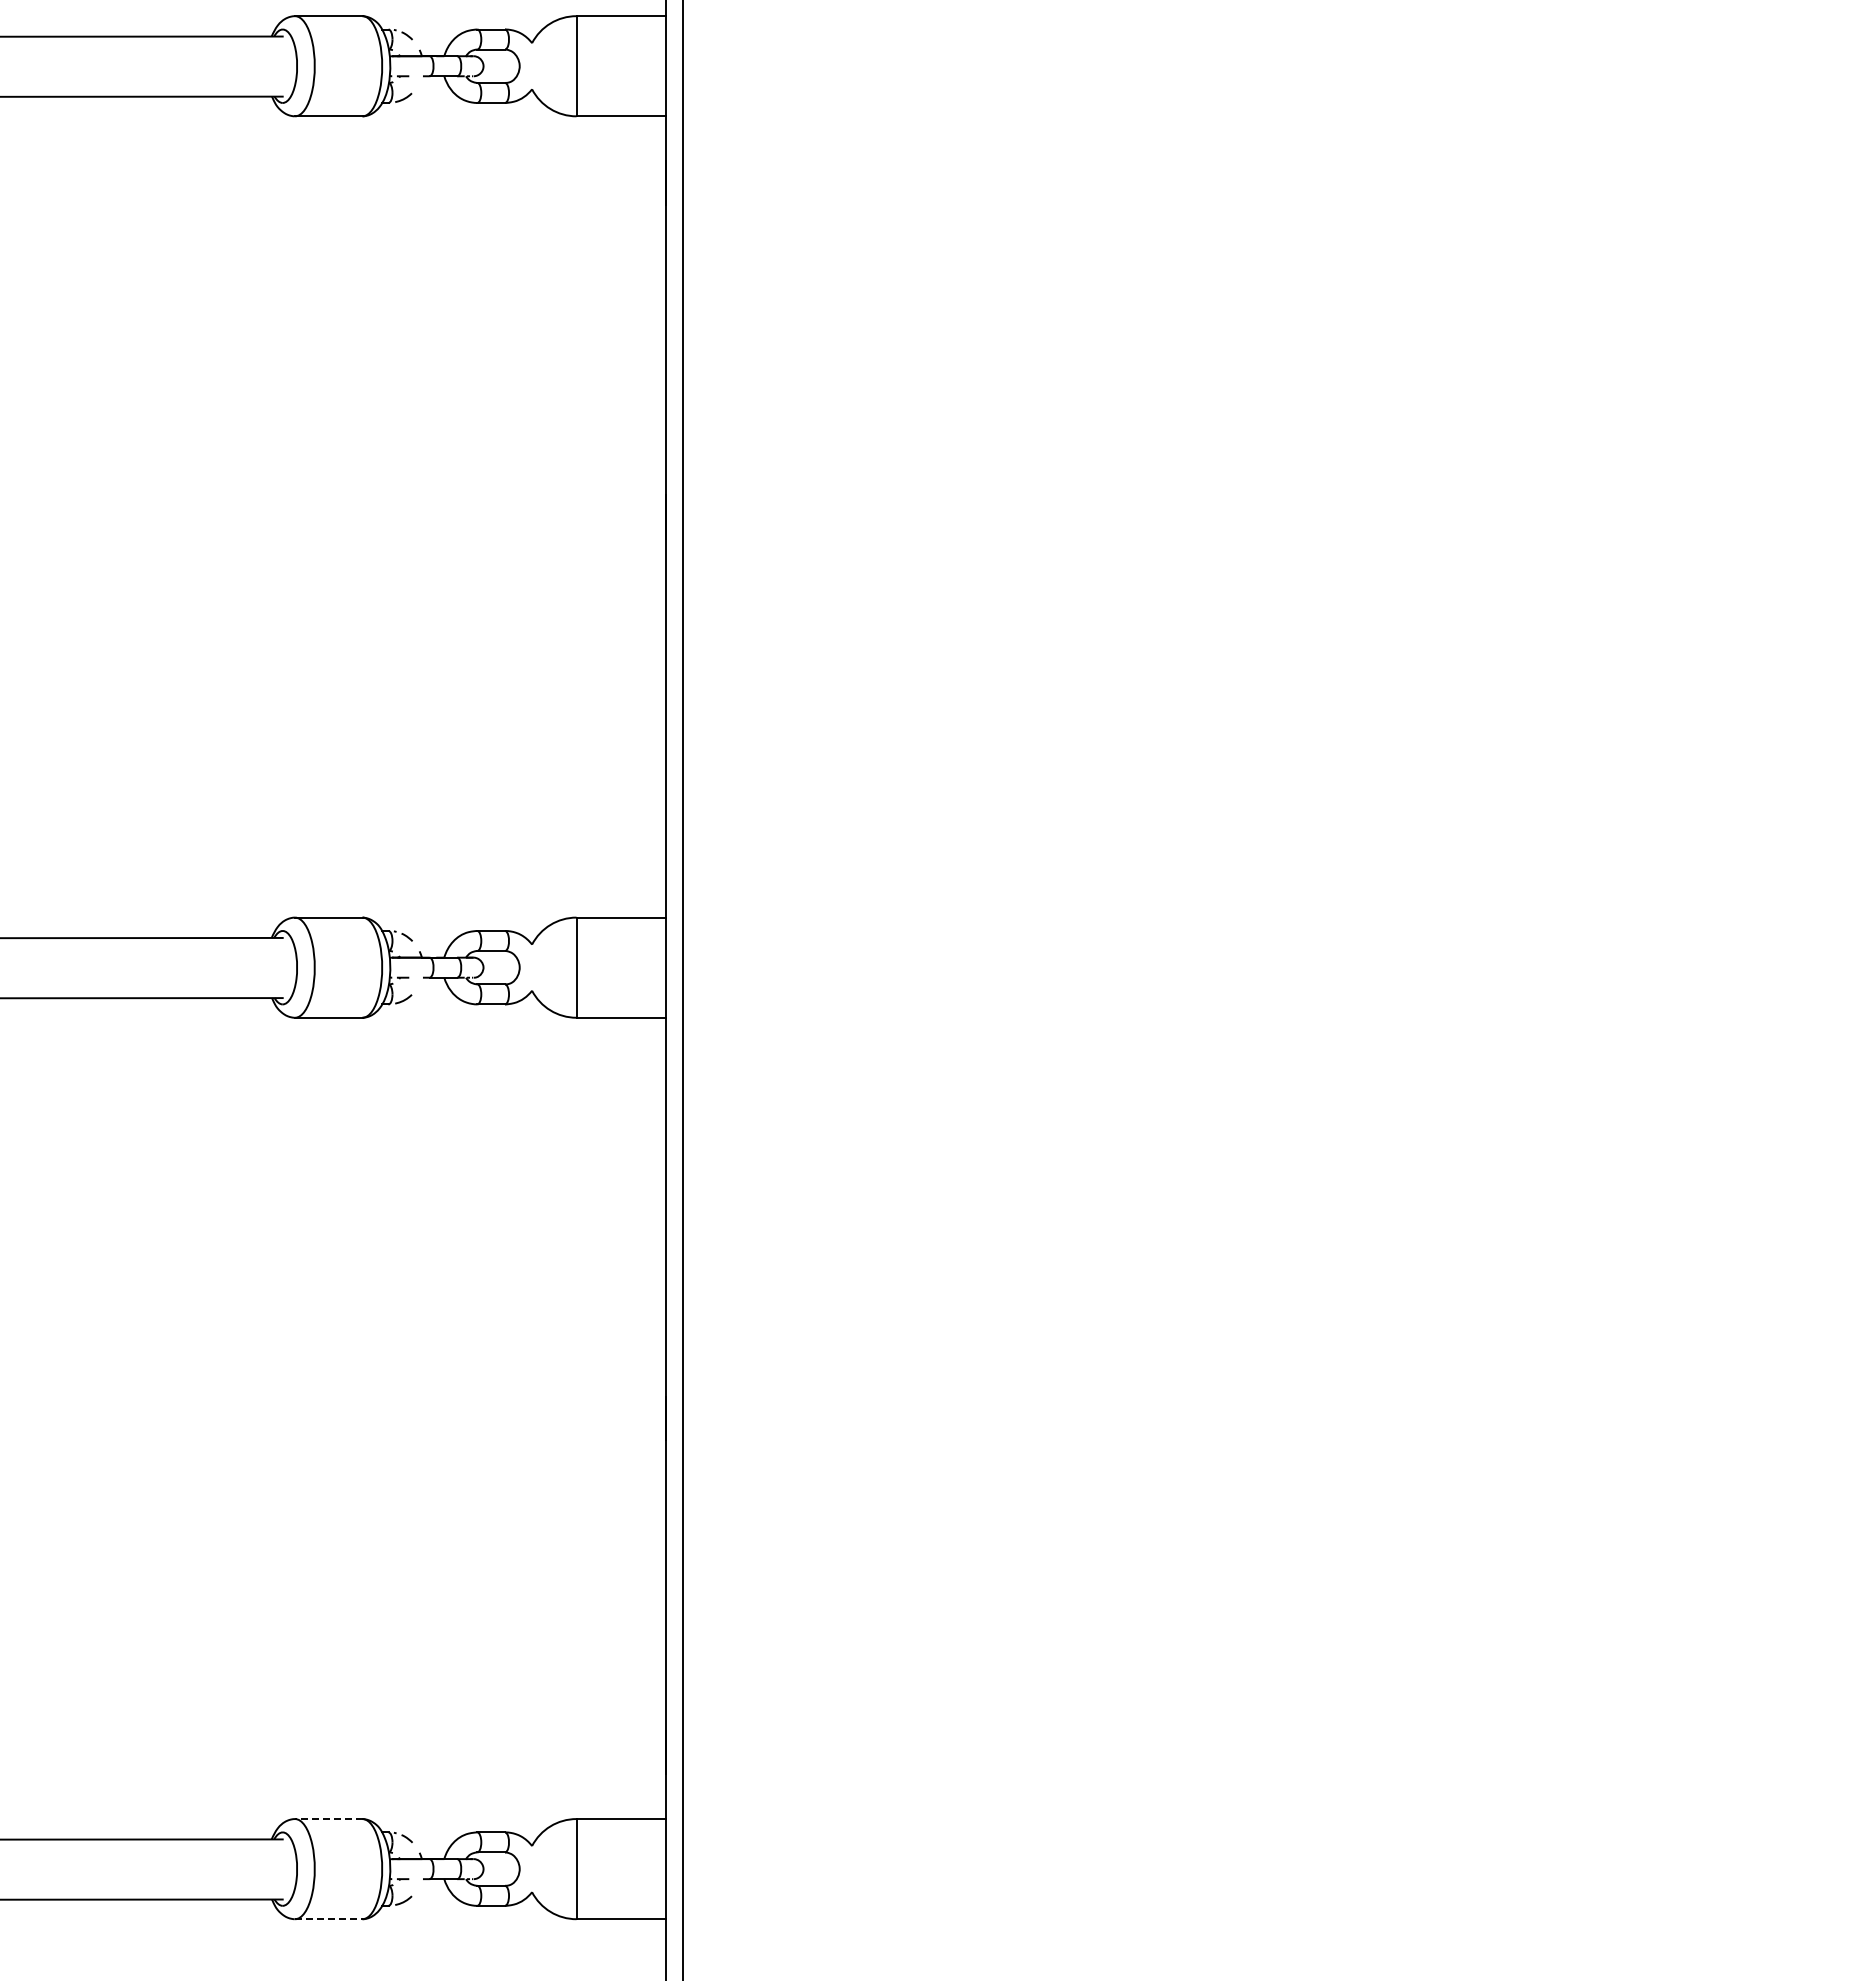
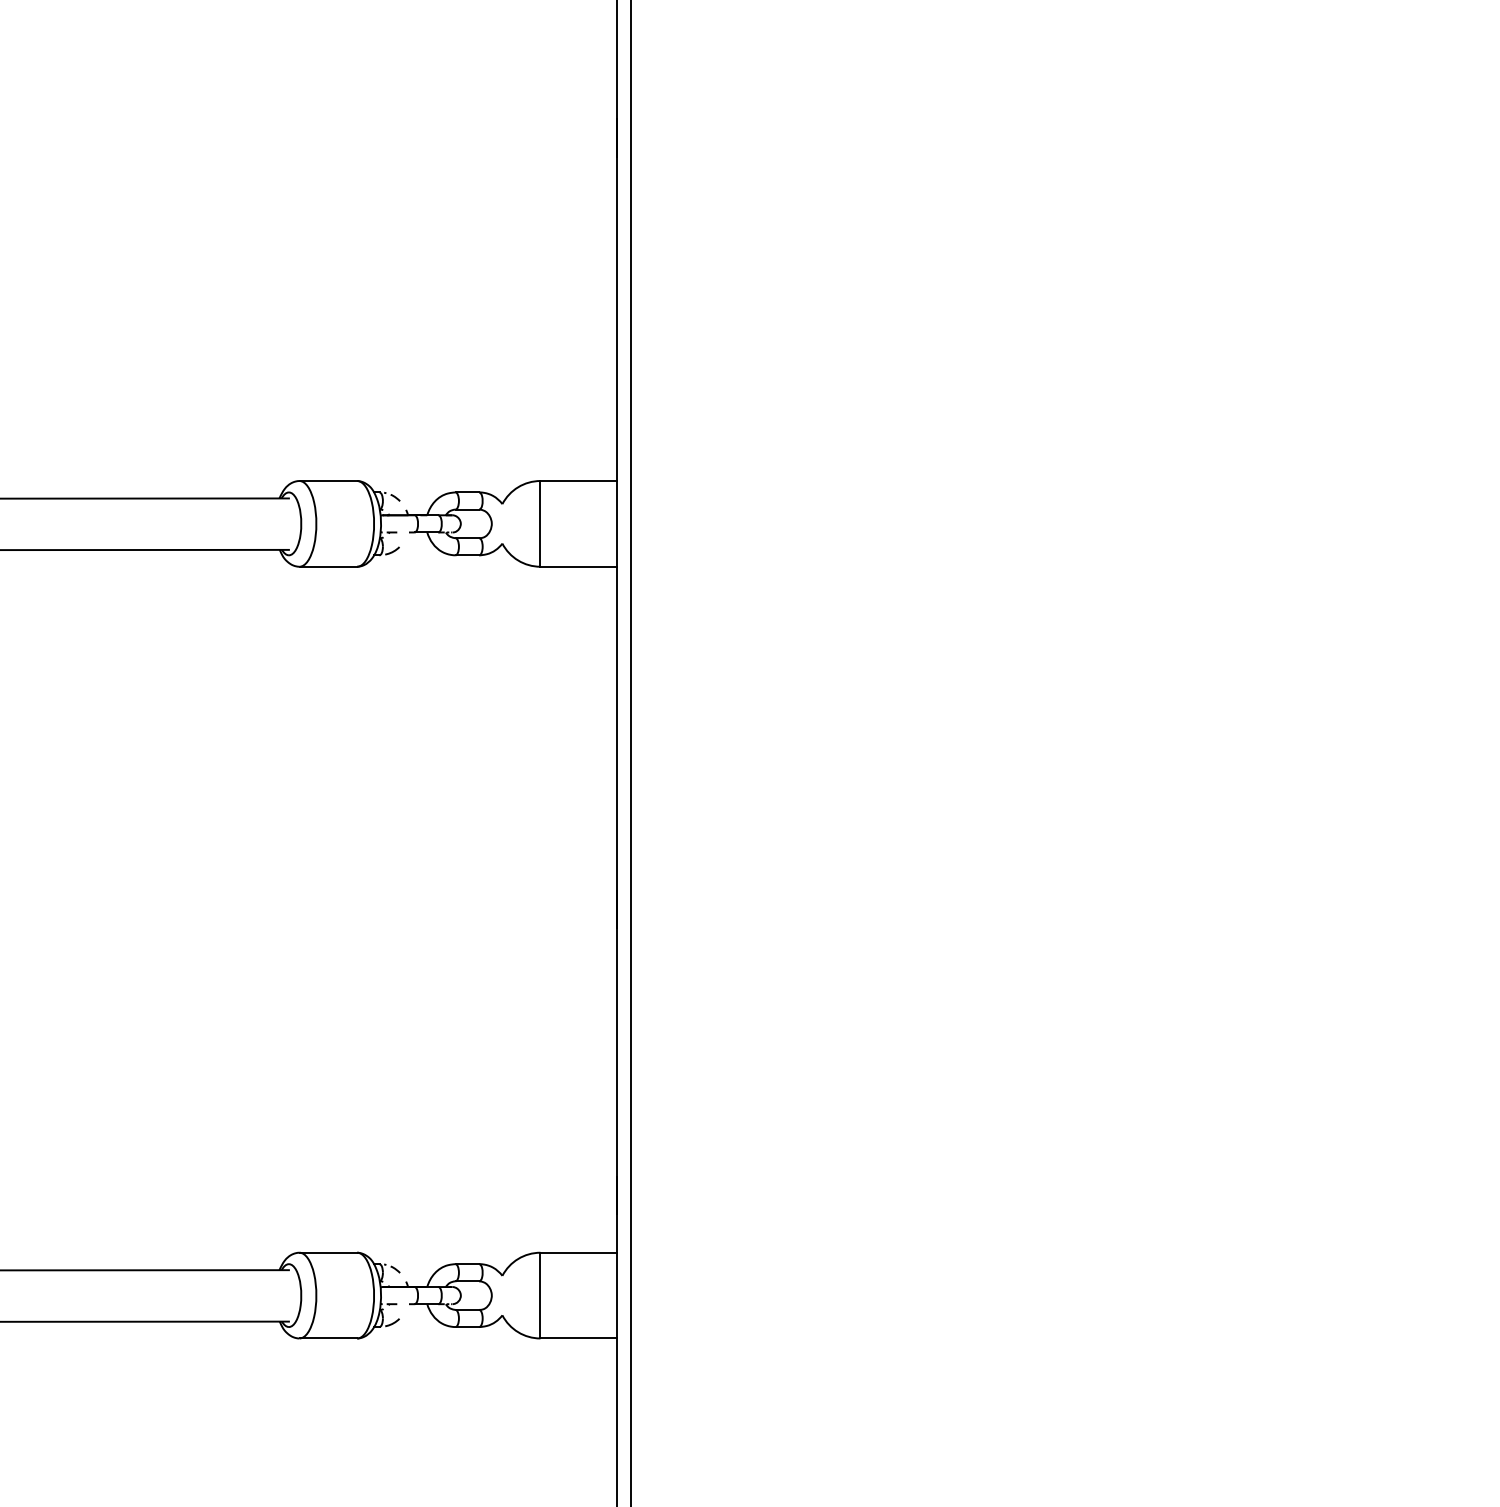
line: (328, 1819) -> (328, 1253), dashed -> solid
line: (328, 1919) -> (328, 1338), dashed -> solid

